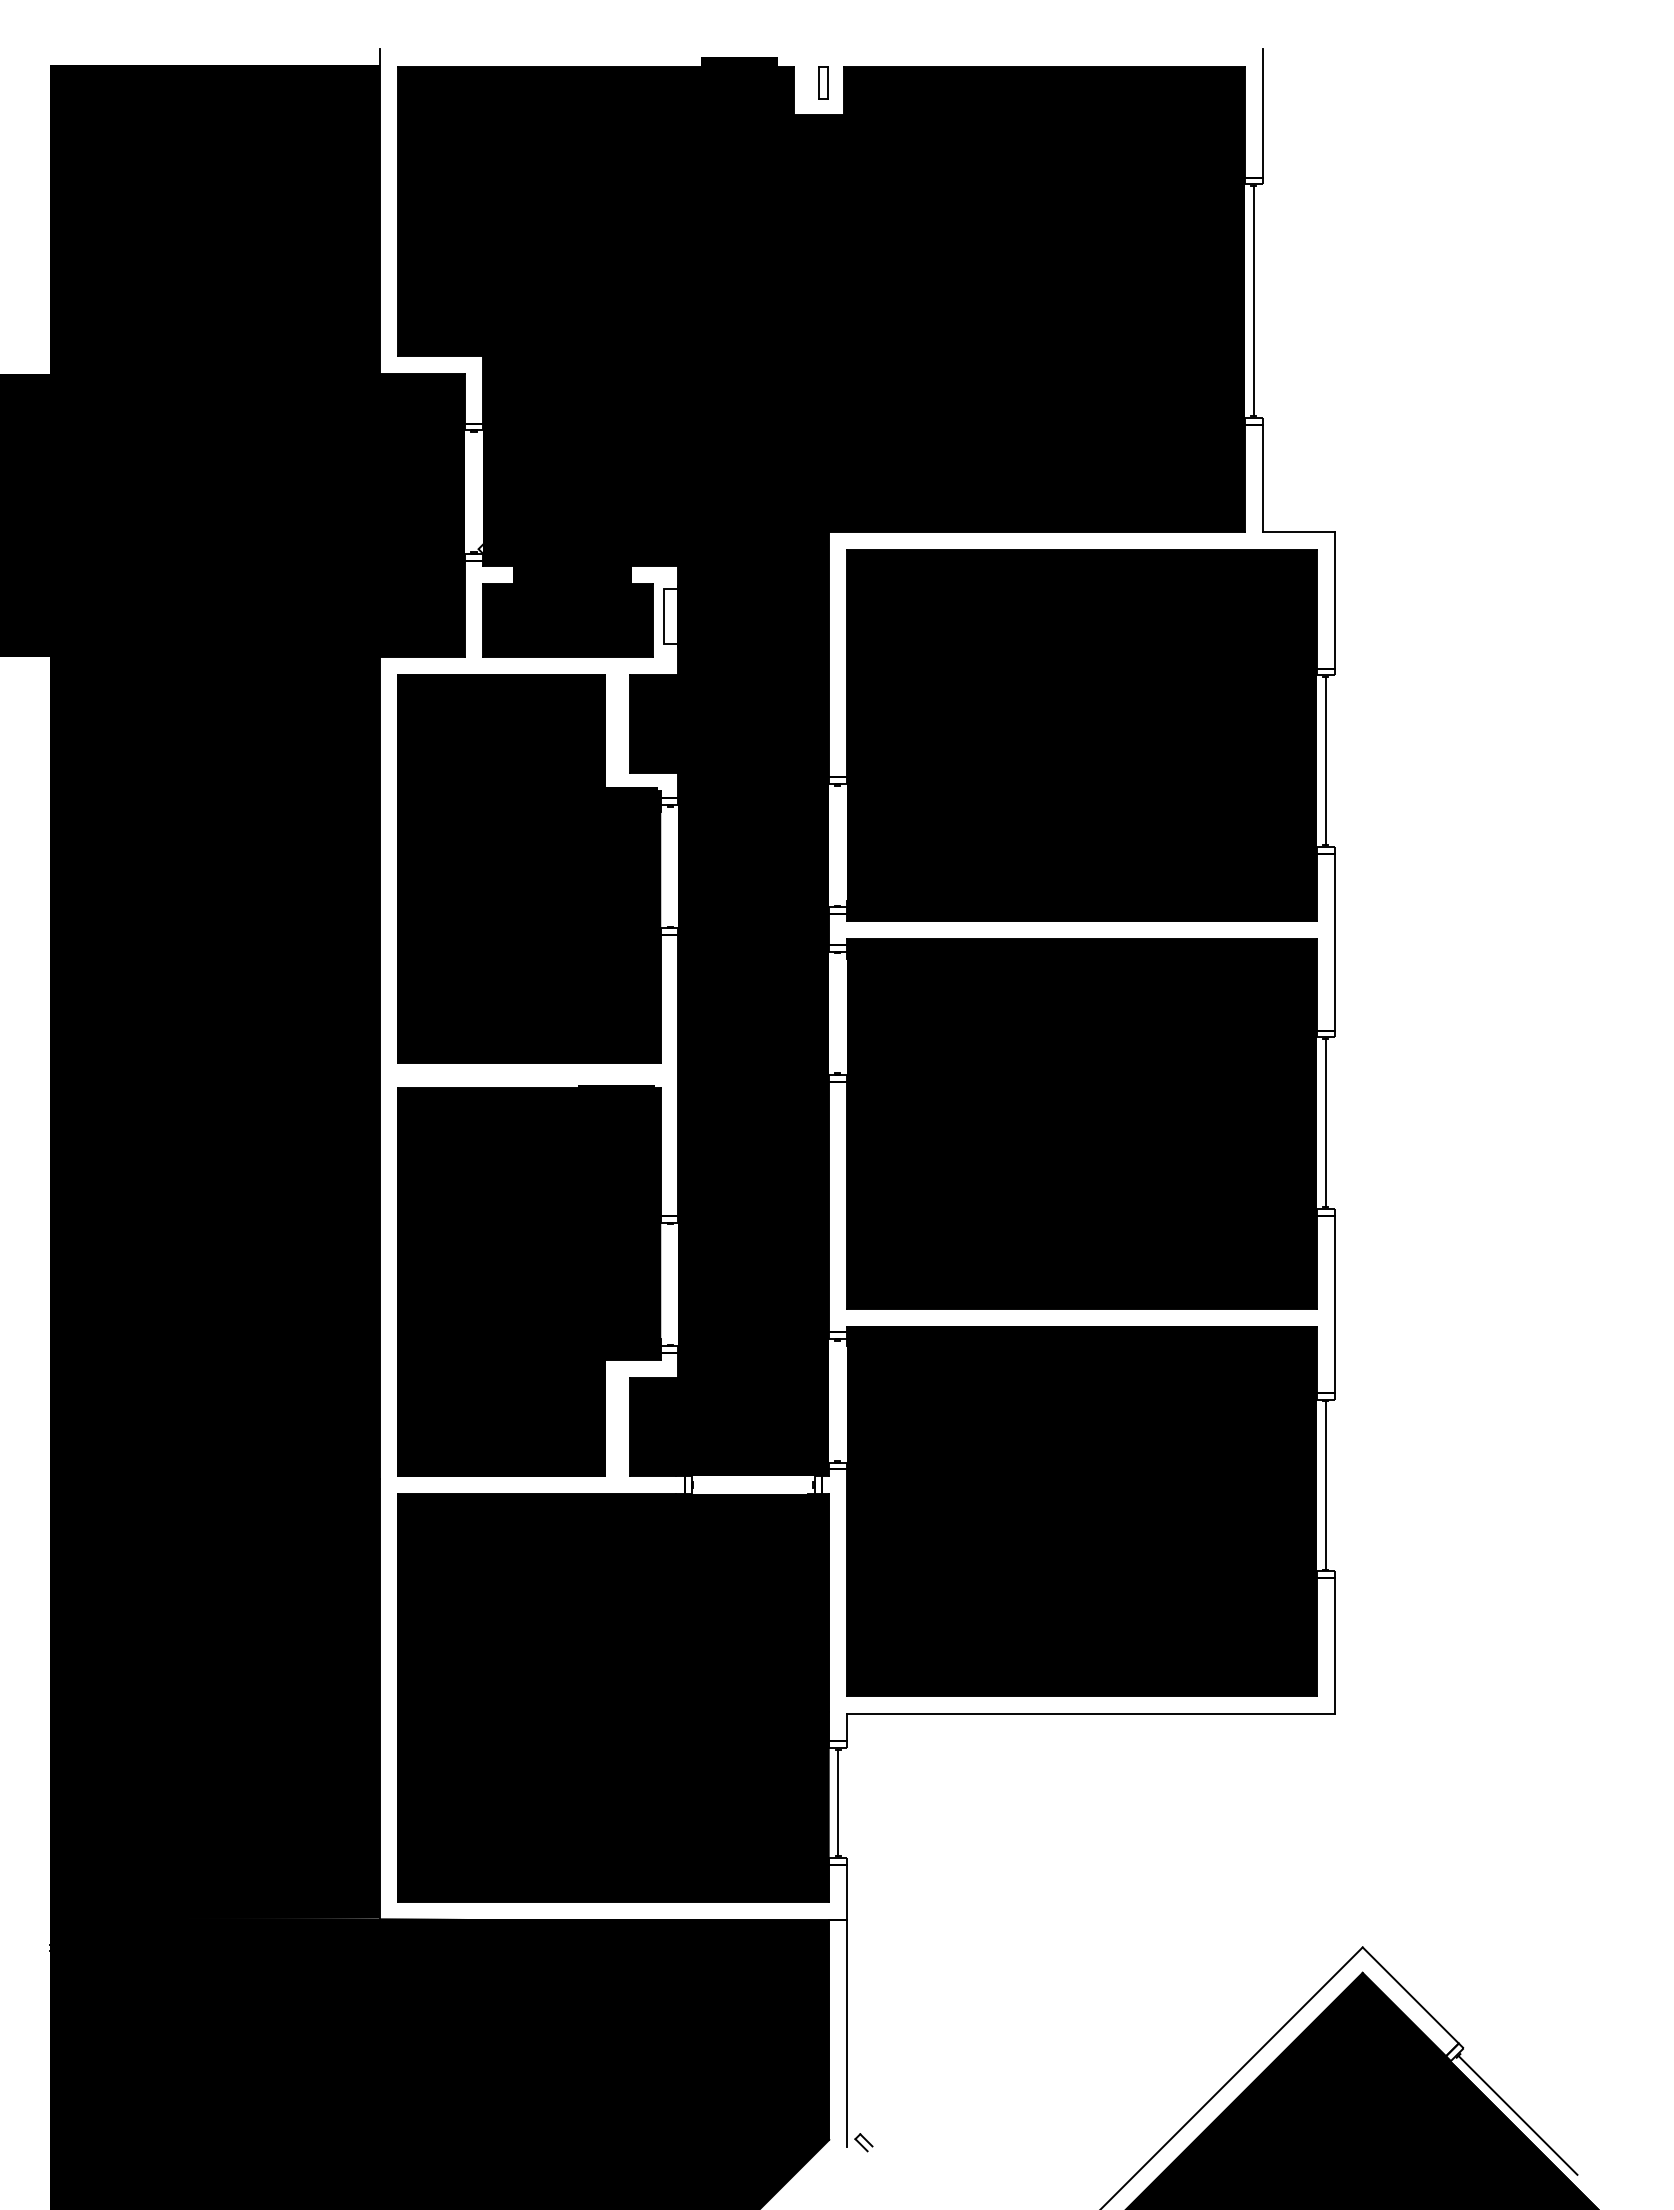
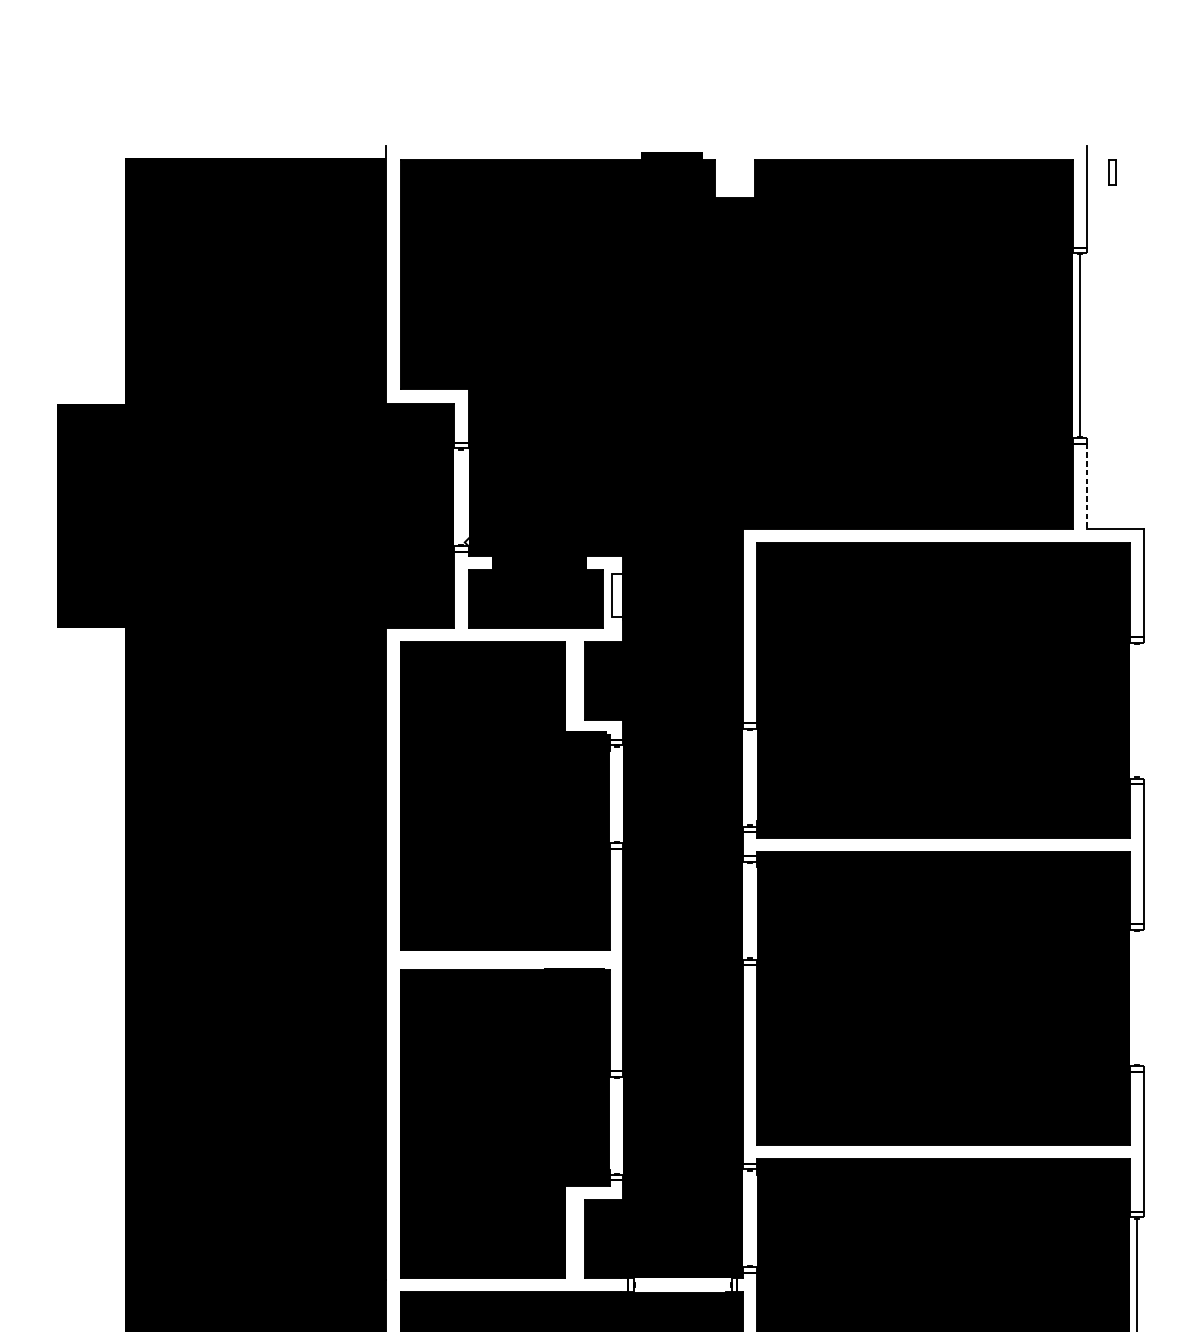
part: (823, 82) -> (1113, 172), moved
line: (1262, 478) -> (1086, 486), solid -> dashed
line: (1325, 761) -> (1136, 710), removed
line: (1325, 1123) -> (1136, 998), removed

